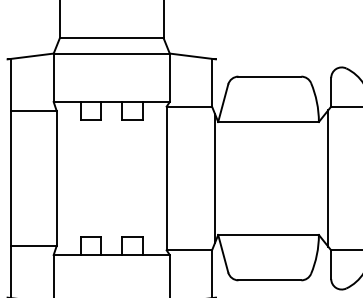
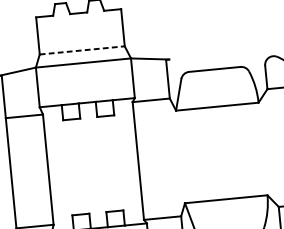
line: (111, 38) -> (82, 50), solid -> dashed
line: (215, 178) -> (178, 157), removed
line: (328, 178) -> (270, 148), removed

